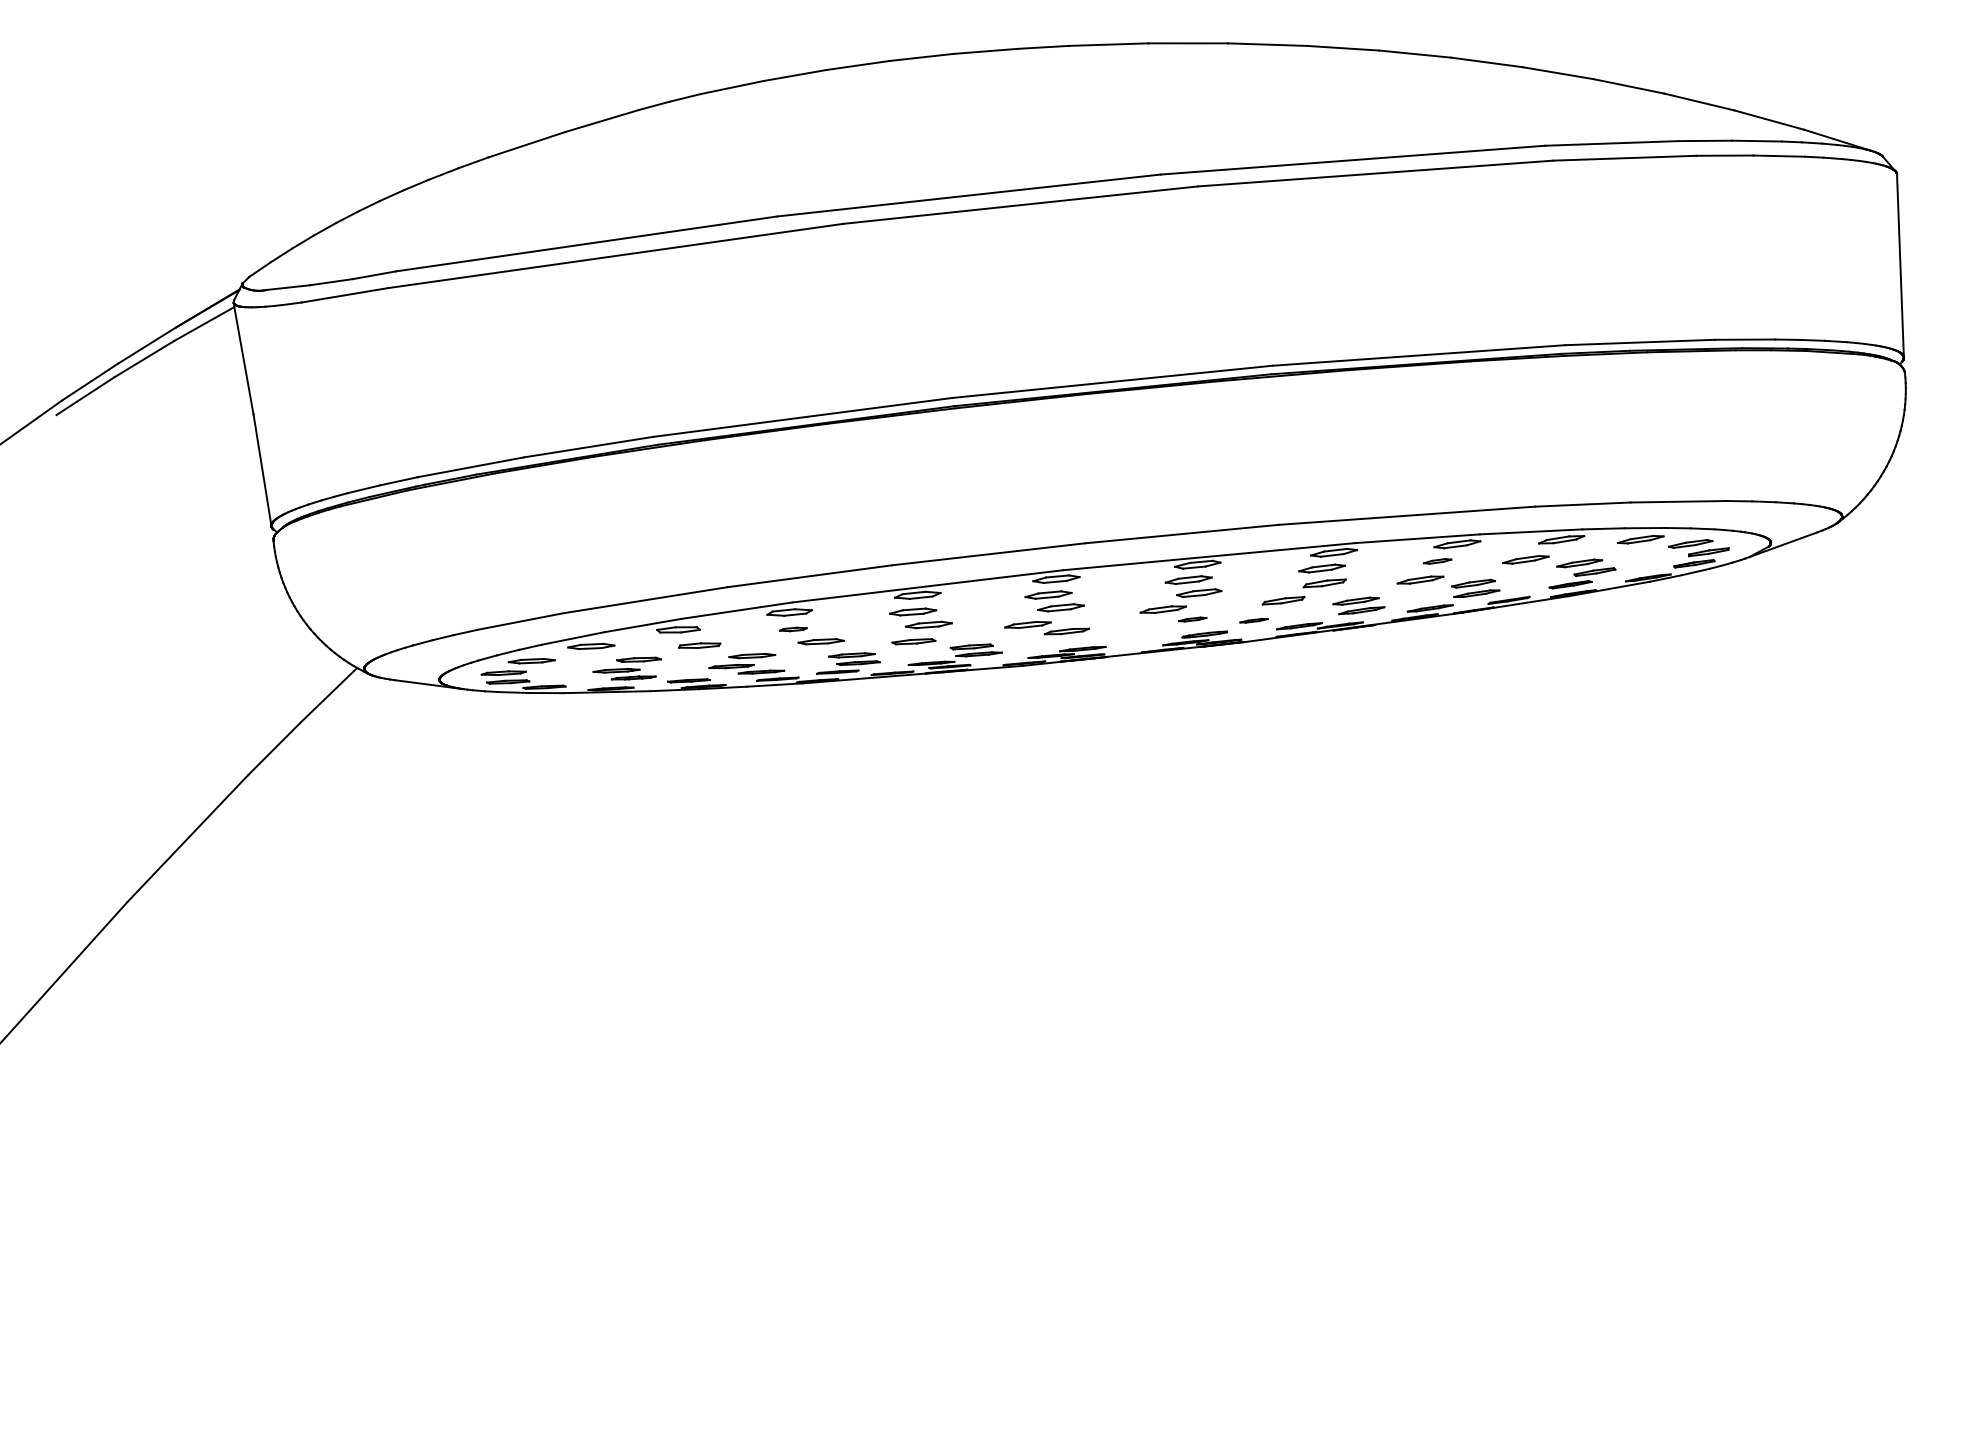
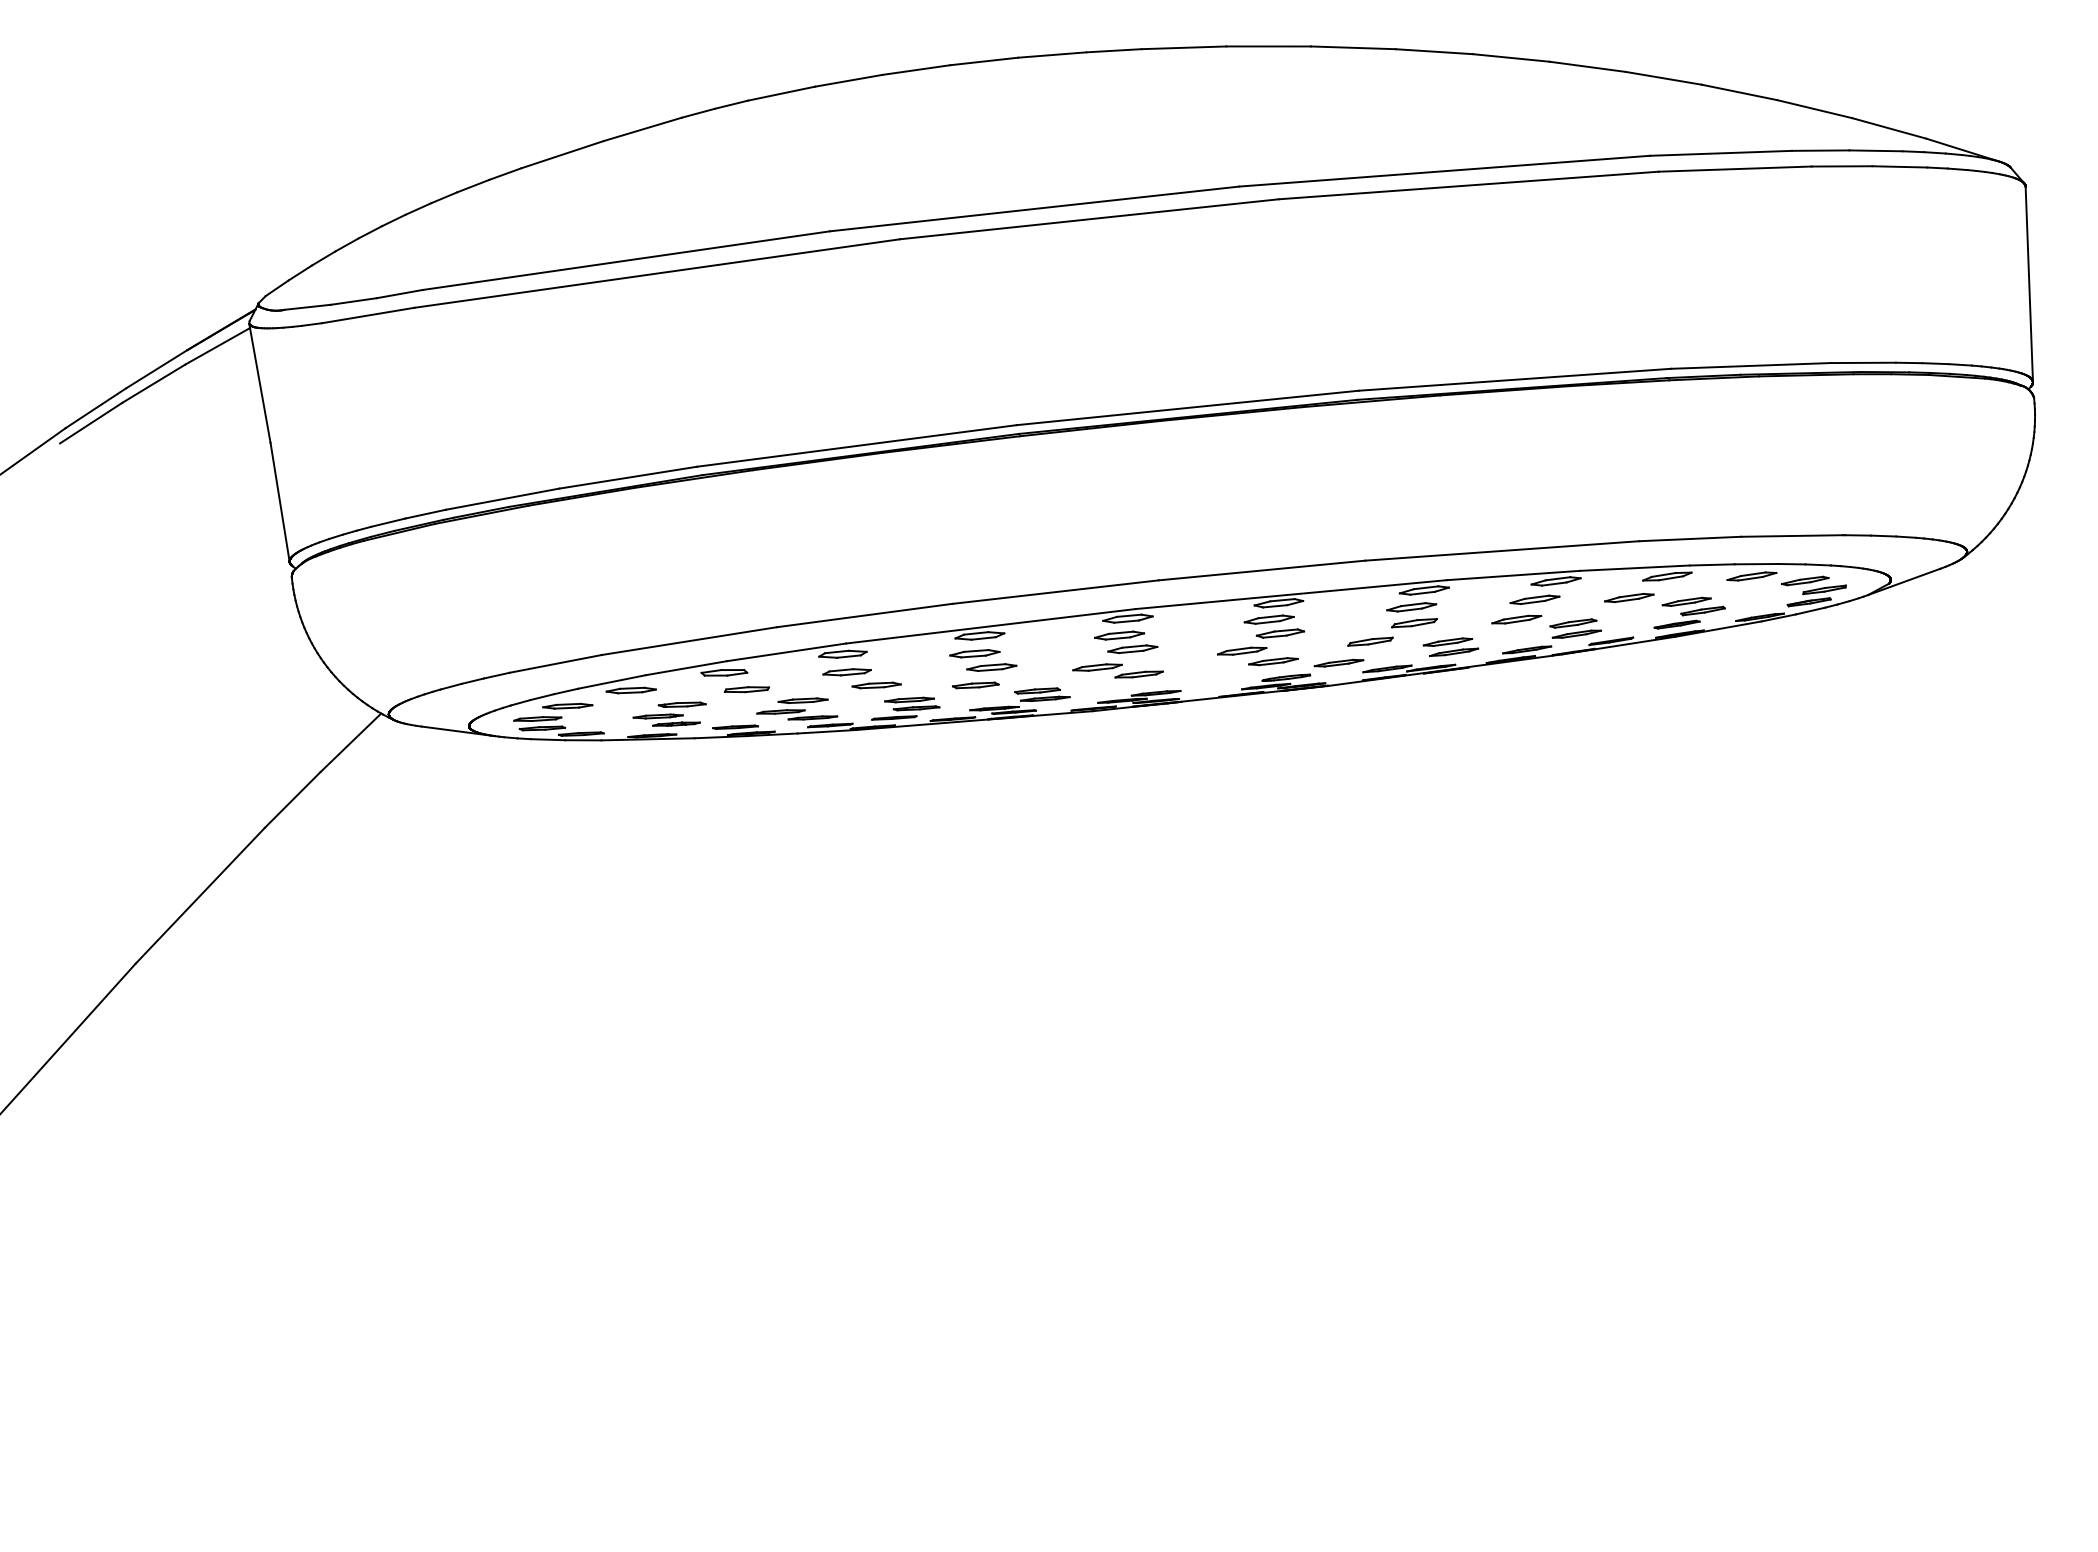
part: (1437, 561) -> (1534, 599), size x1.67
part: (1192, 619) -> (1273, 661), size x1.67
part: (1253, 620) -> (1338, 662), size x1.67
part: (792, 629) -> (846, 672), size x1.67

